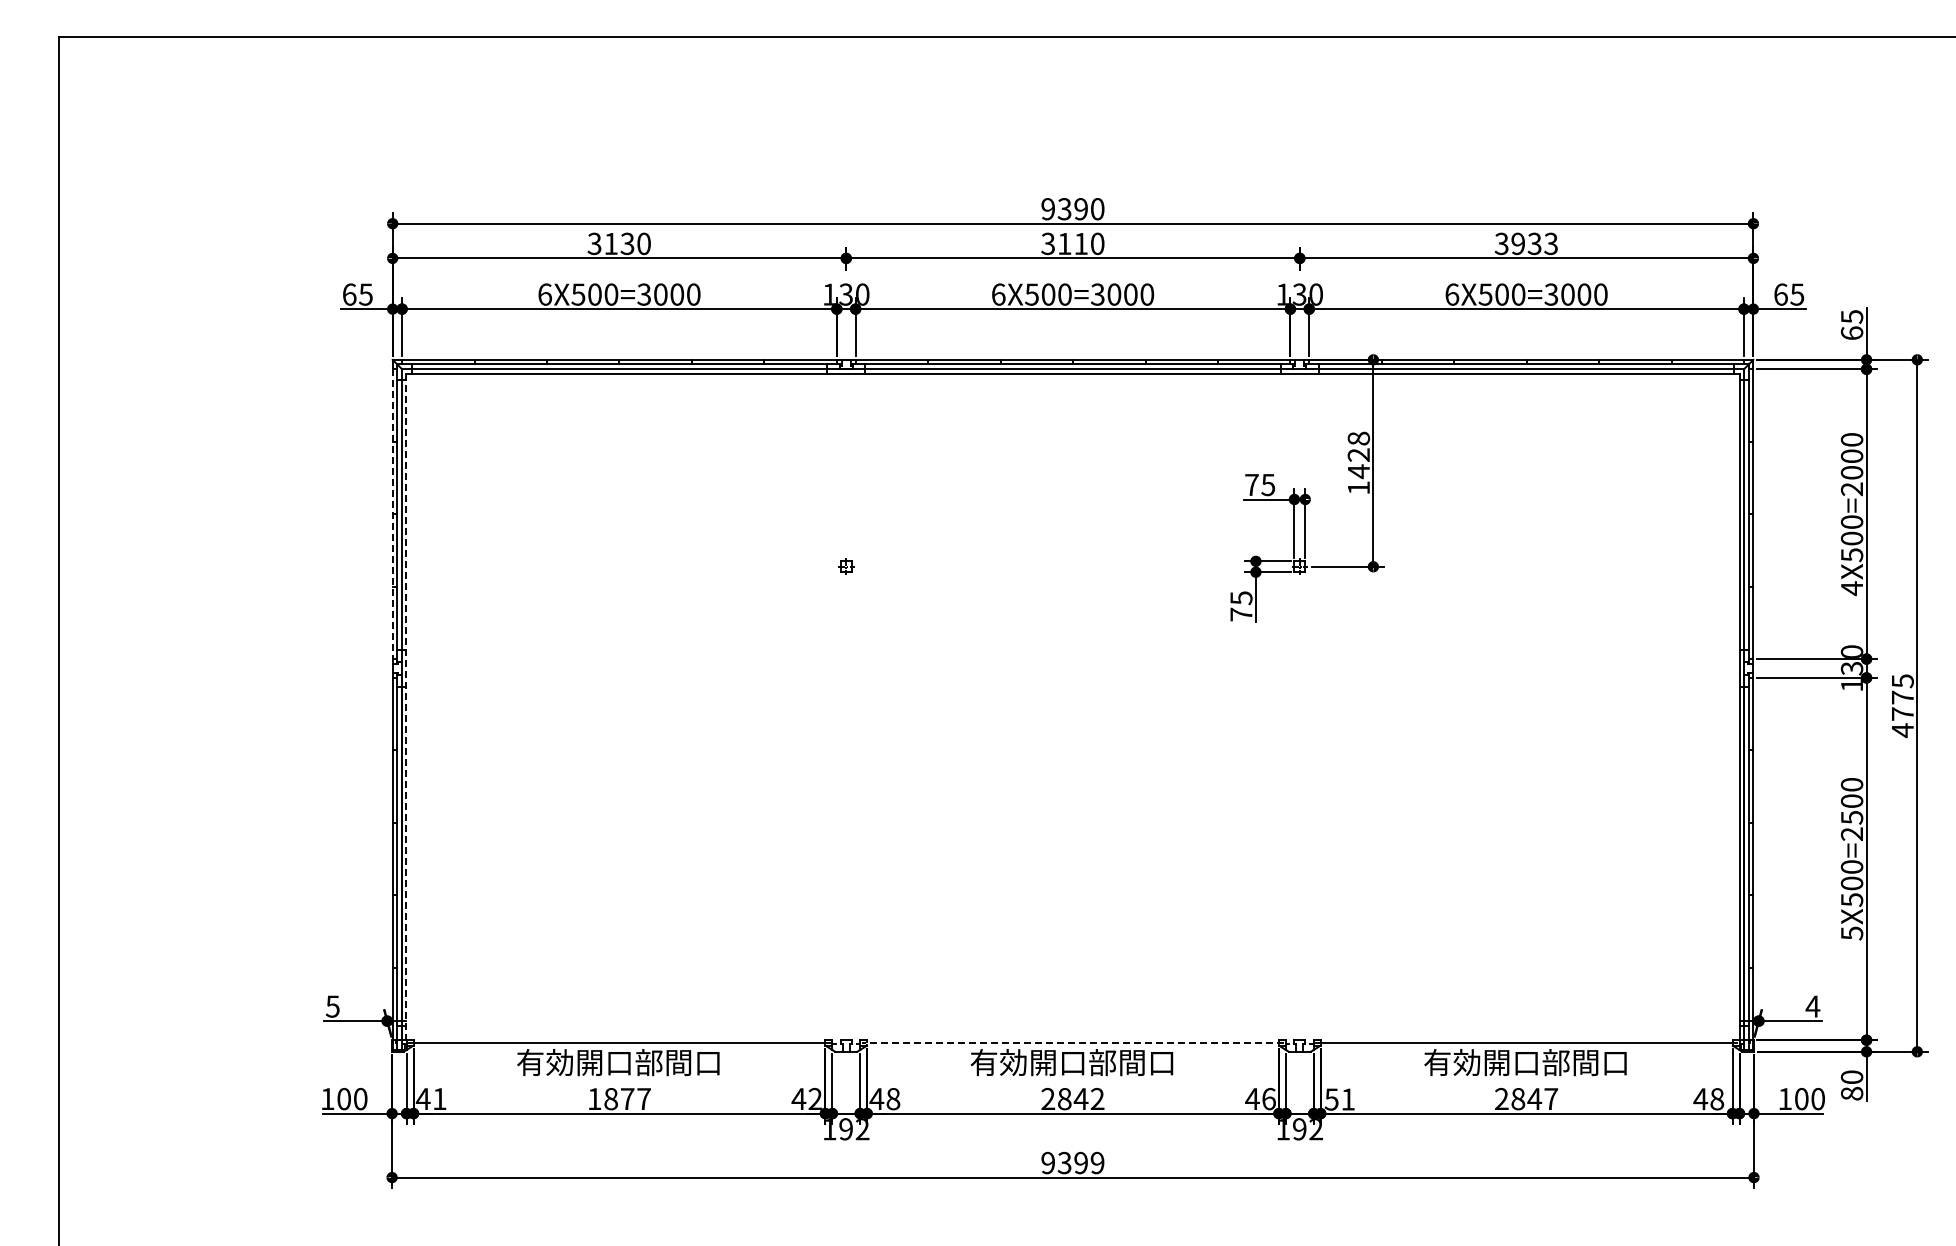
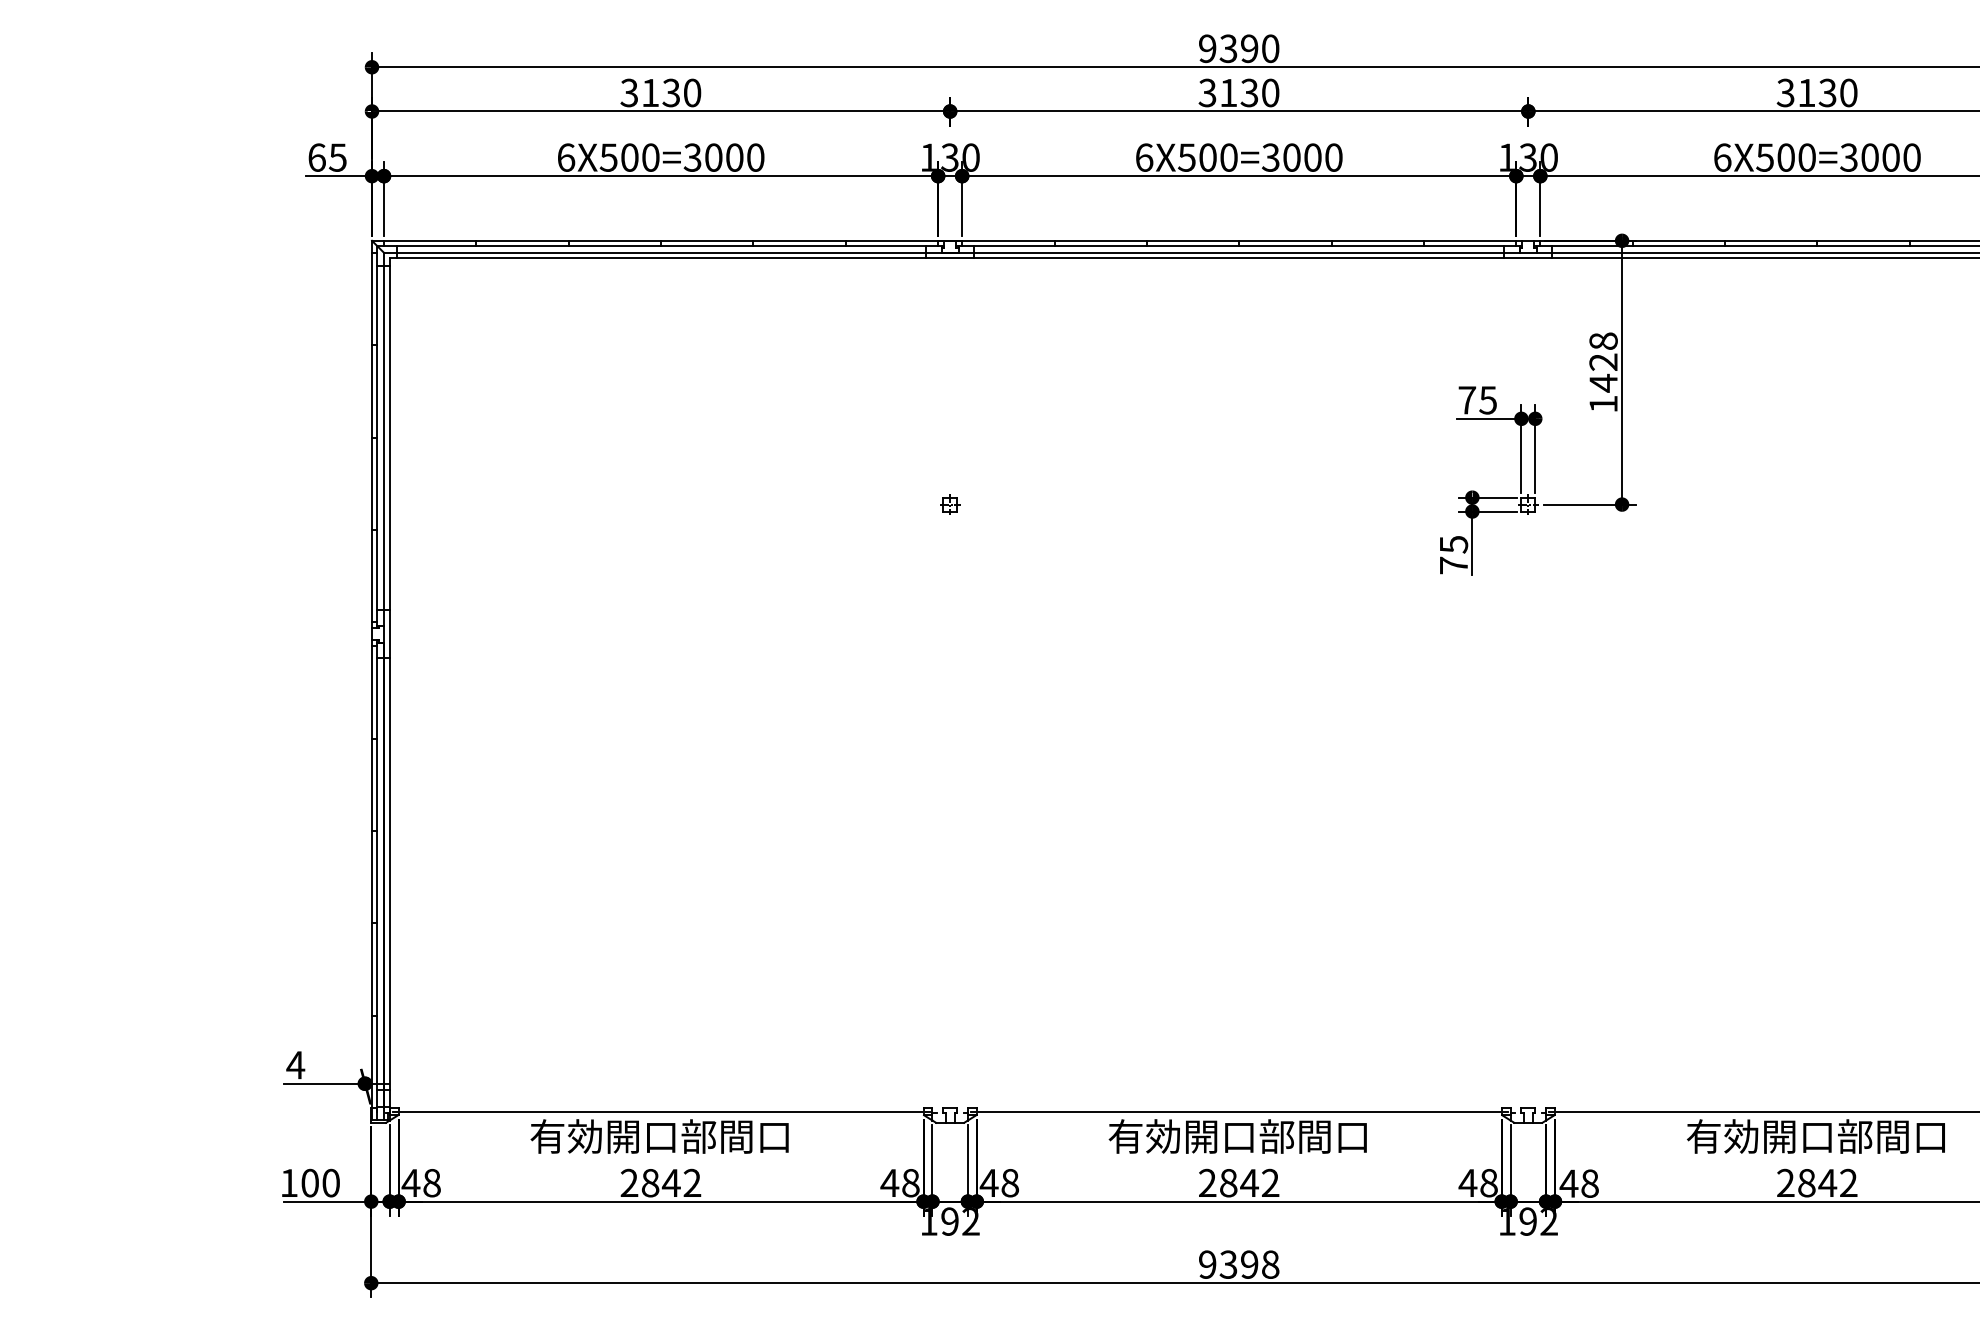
text: (1080, 243) -> (1248, 92), 3110 -> 3130
text: (1534, 243) -> (1827, 92), 3933 -> 3130
line: (392, 514) -> (371, 437), dashed -> solid
line: (406, 709) -> (389, 686), dashed -> solid
text: (332, 1006) -> (295, 1065), 5 -> 4
line: (1073, 1043) -> (1239, 1112), dashed -> solid
text: (618, 1098) -> (659, 1182), 1877 -> 2842
text: (815, 1098) -> (910, 1182), 42 -> 48
text: (1268, 1098) -> (1488, 1182), 46 -> 48
text: (1551, 1098) -> (1849, 1182), 2847 -> 2842
text: (439, 1099) -> (431, 1183), 41 -> 48
text: (1339, 1099) -> (1578, 1183), 51 -> 48
text: (1097, 1162) -> (1270, 1263), 9399 -> 9398

